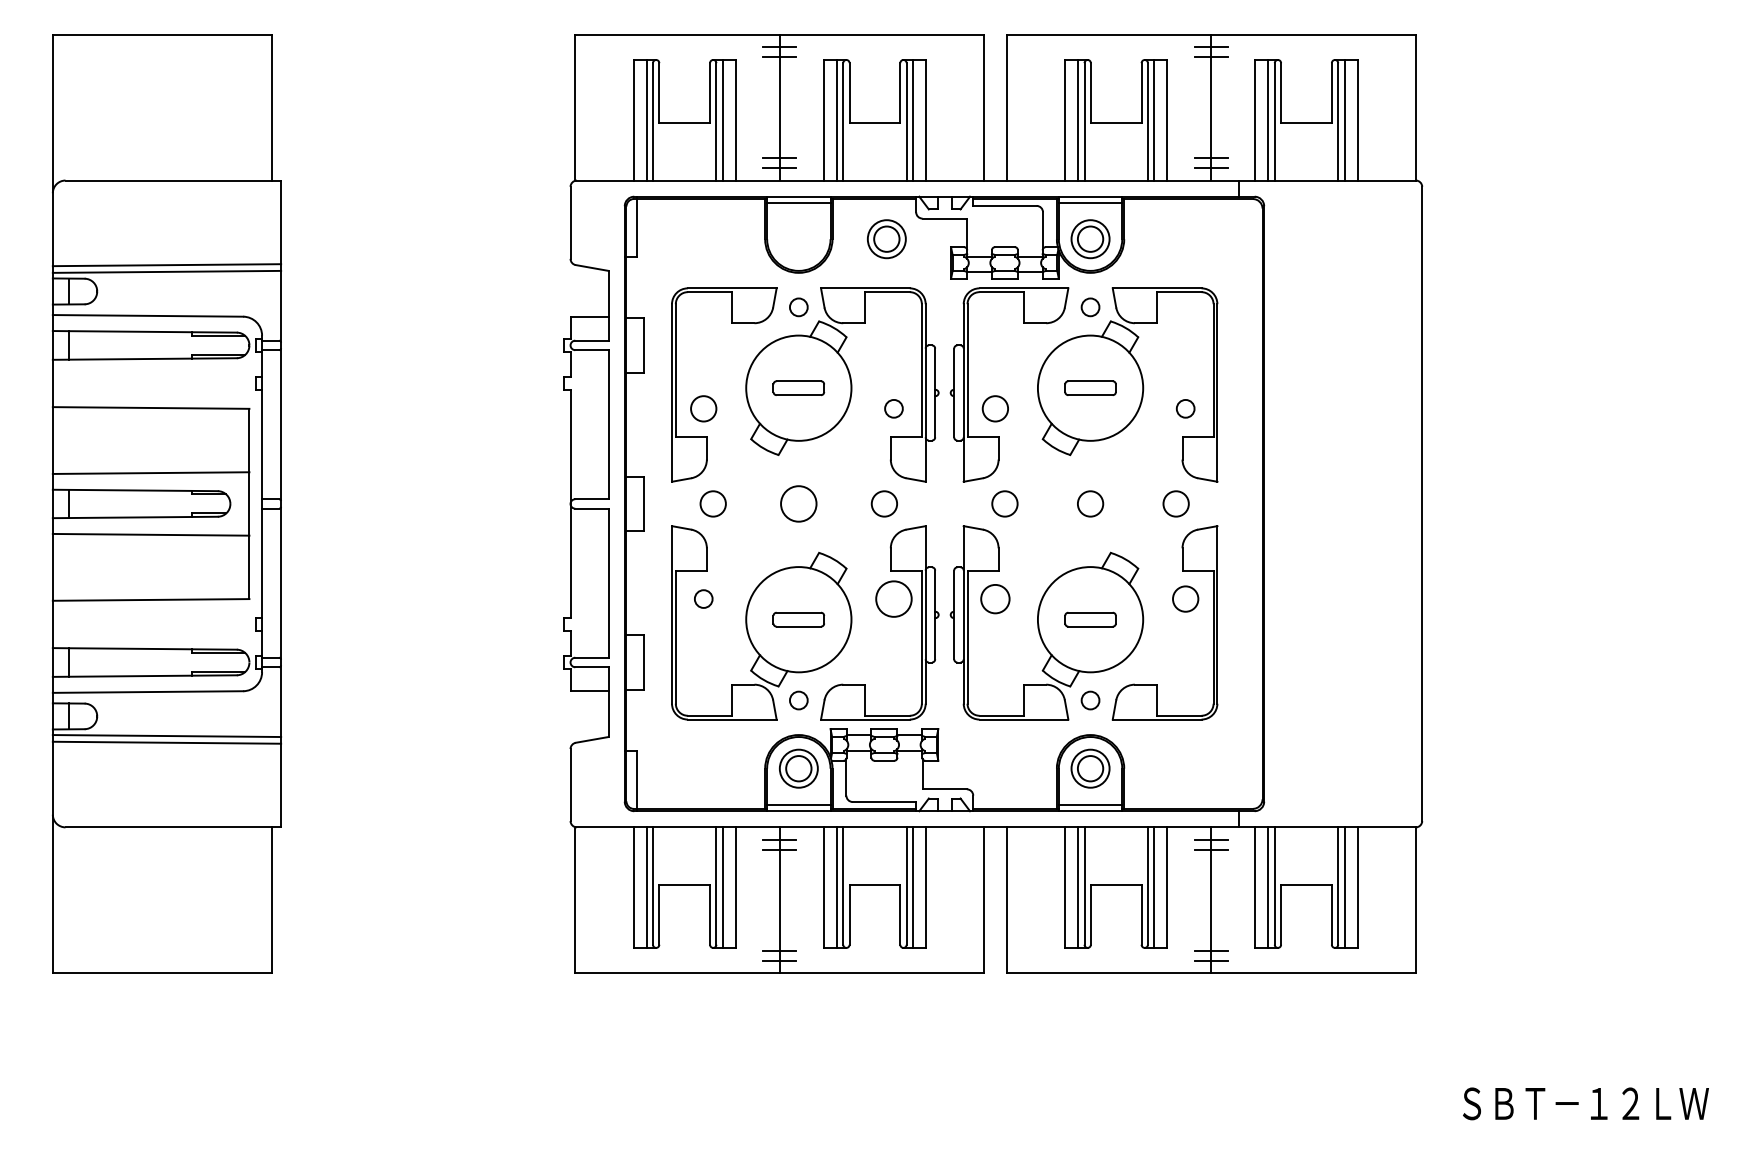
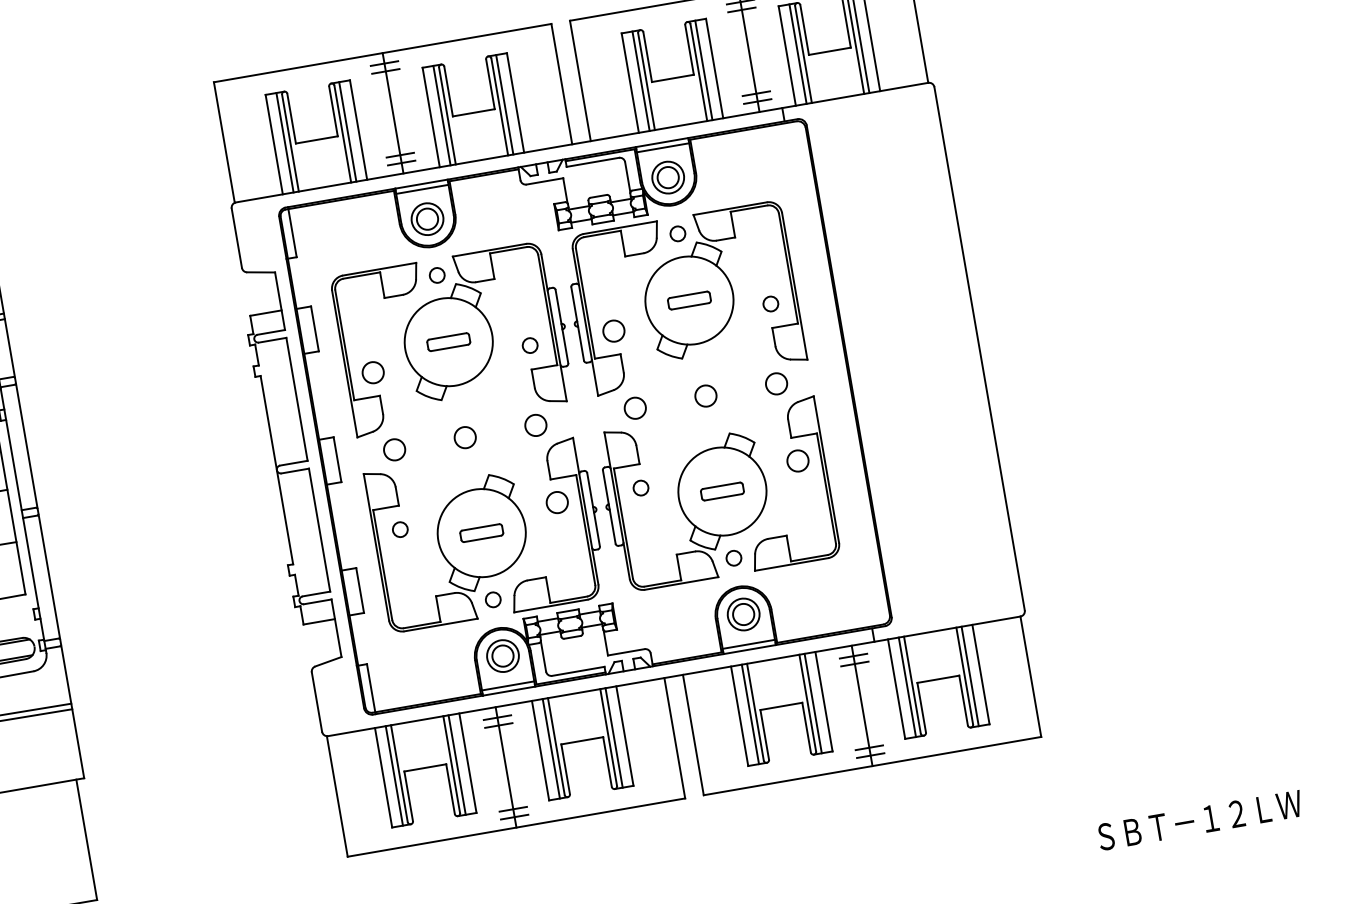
part: (886, 239) -> (427, 219), moved
circle: (798, 503) -> (464, 437), size x0.71
circle: (893, 598) -> (556, 502), size x0.71
circle: (995, 598) -> (640, 487), size x0.62

